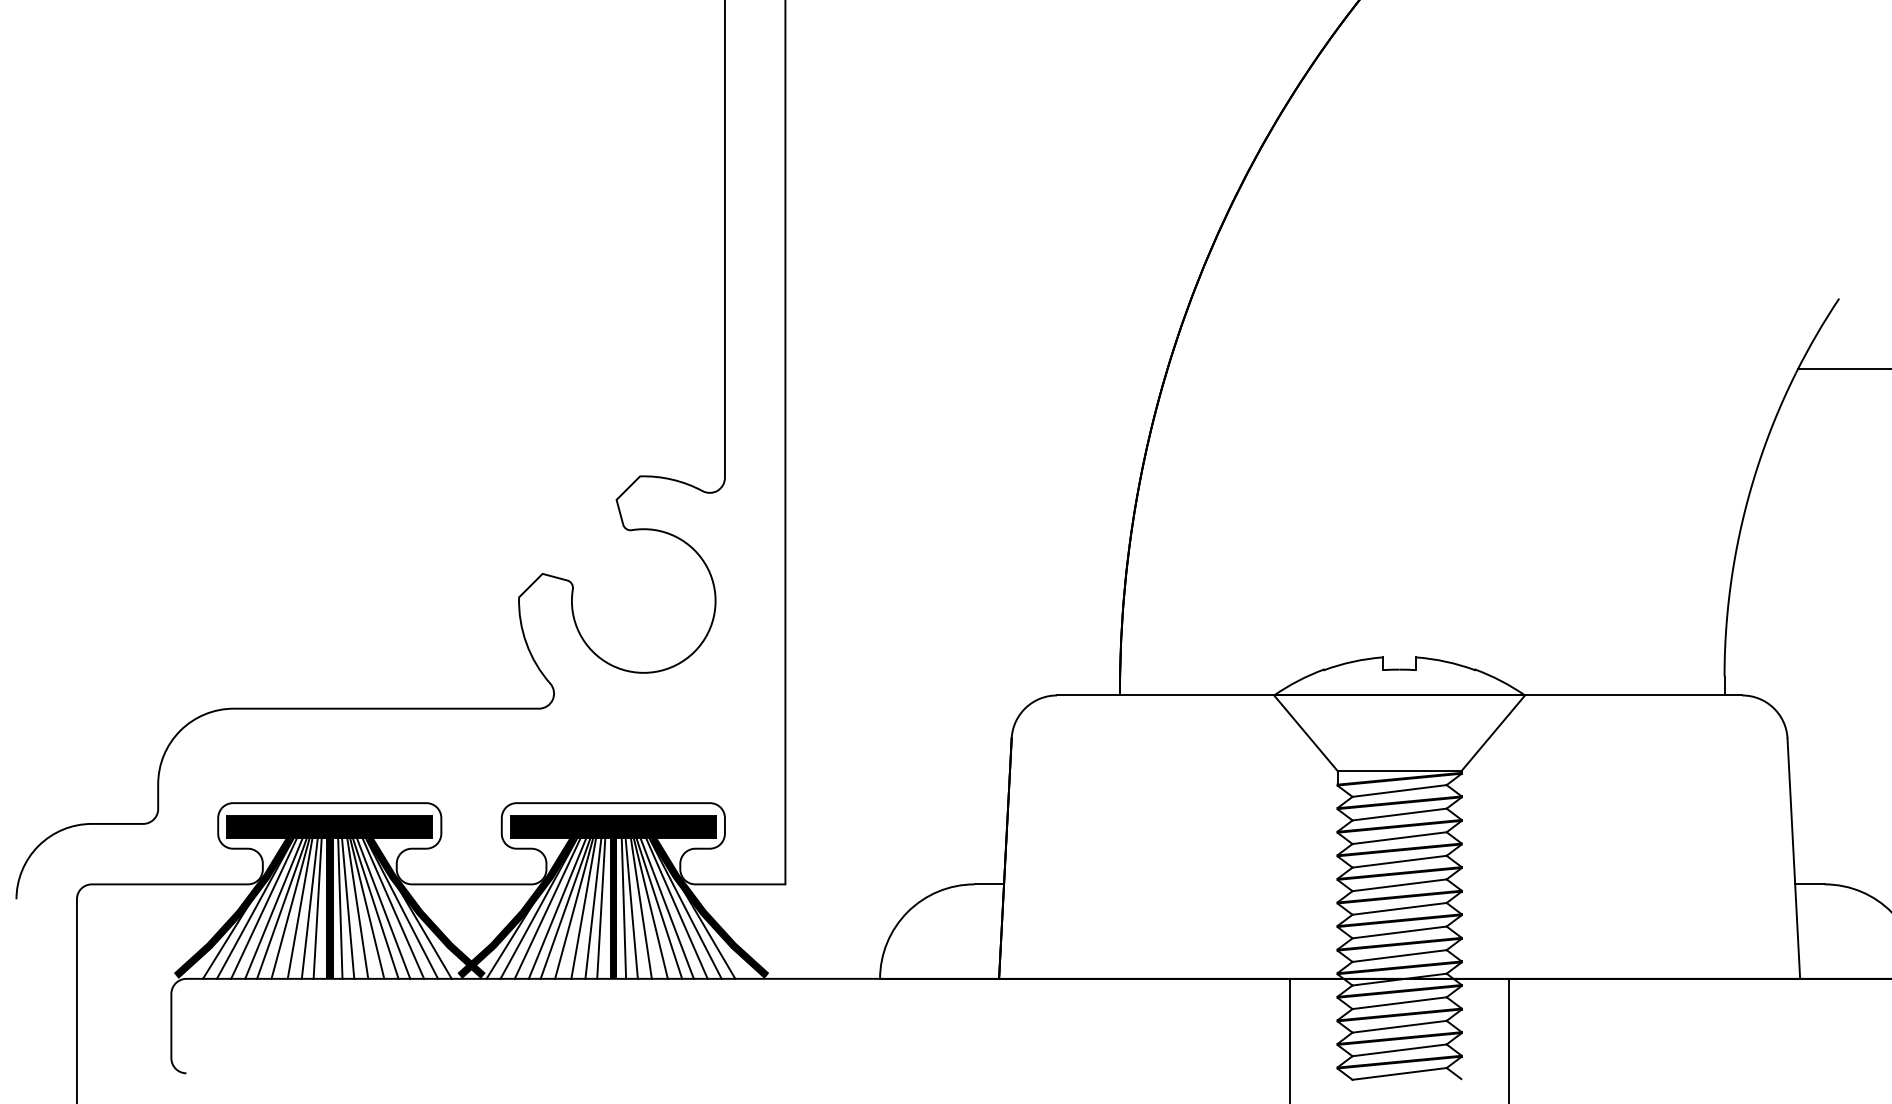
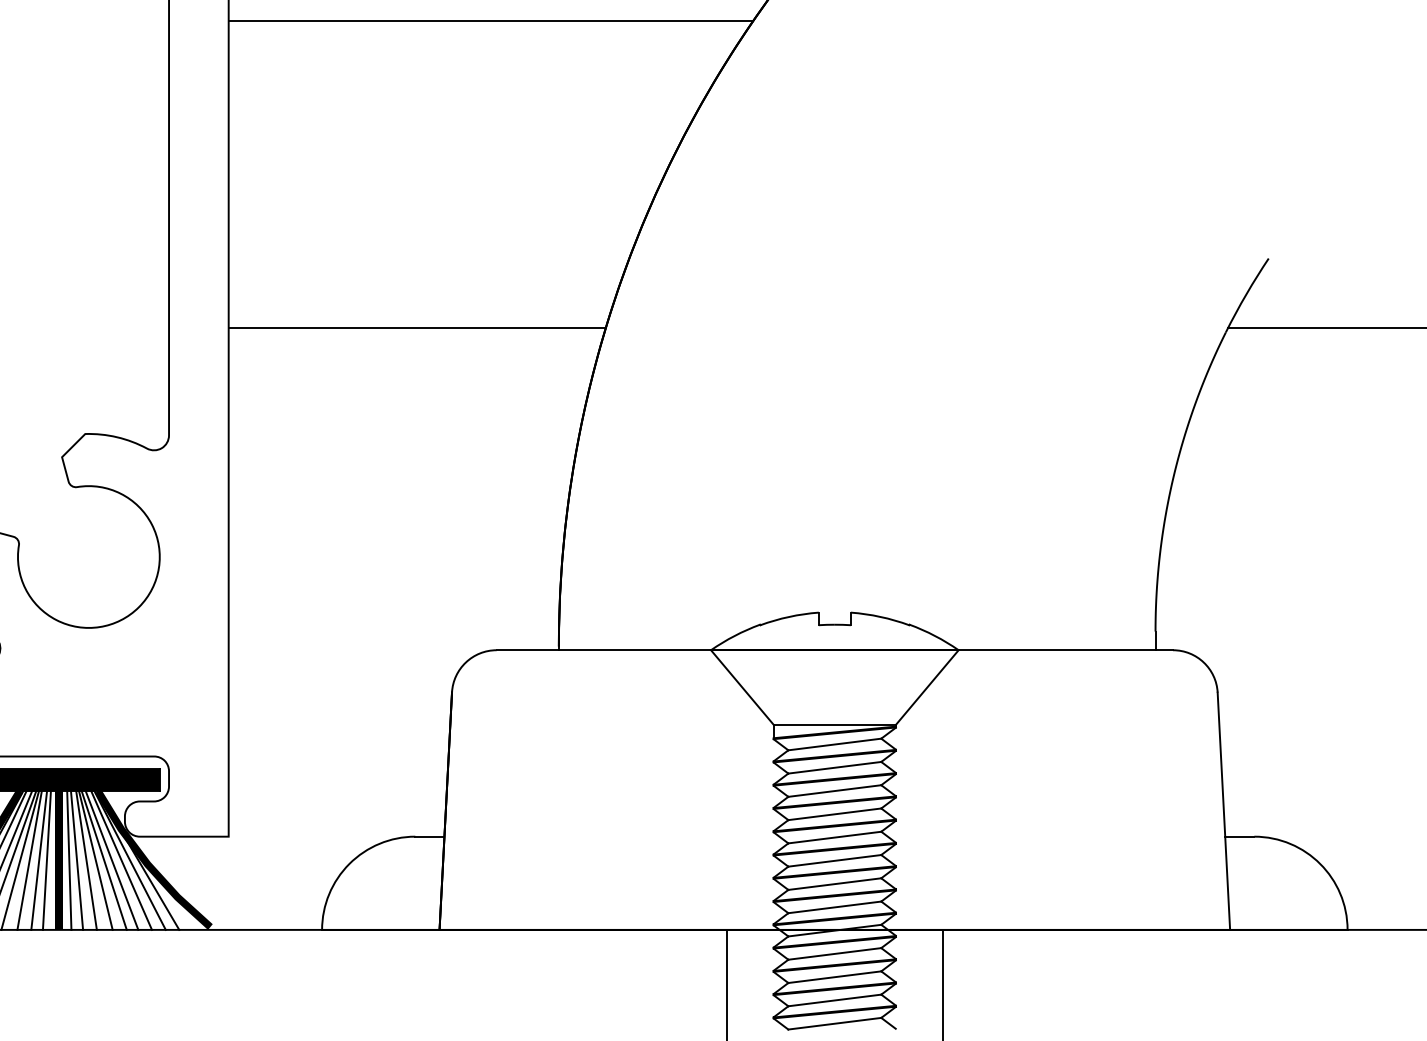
line: (1050, 57) -> (490, 20), added
line: (976, 369) -> (417, 328), added

